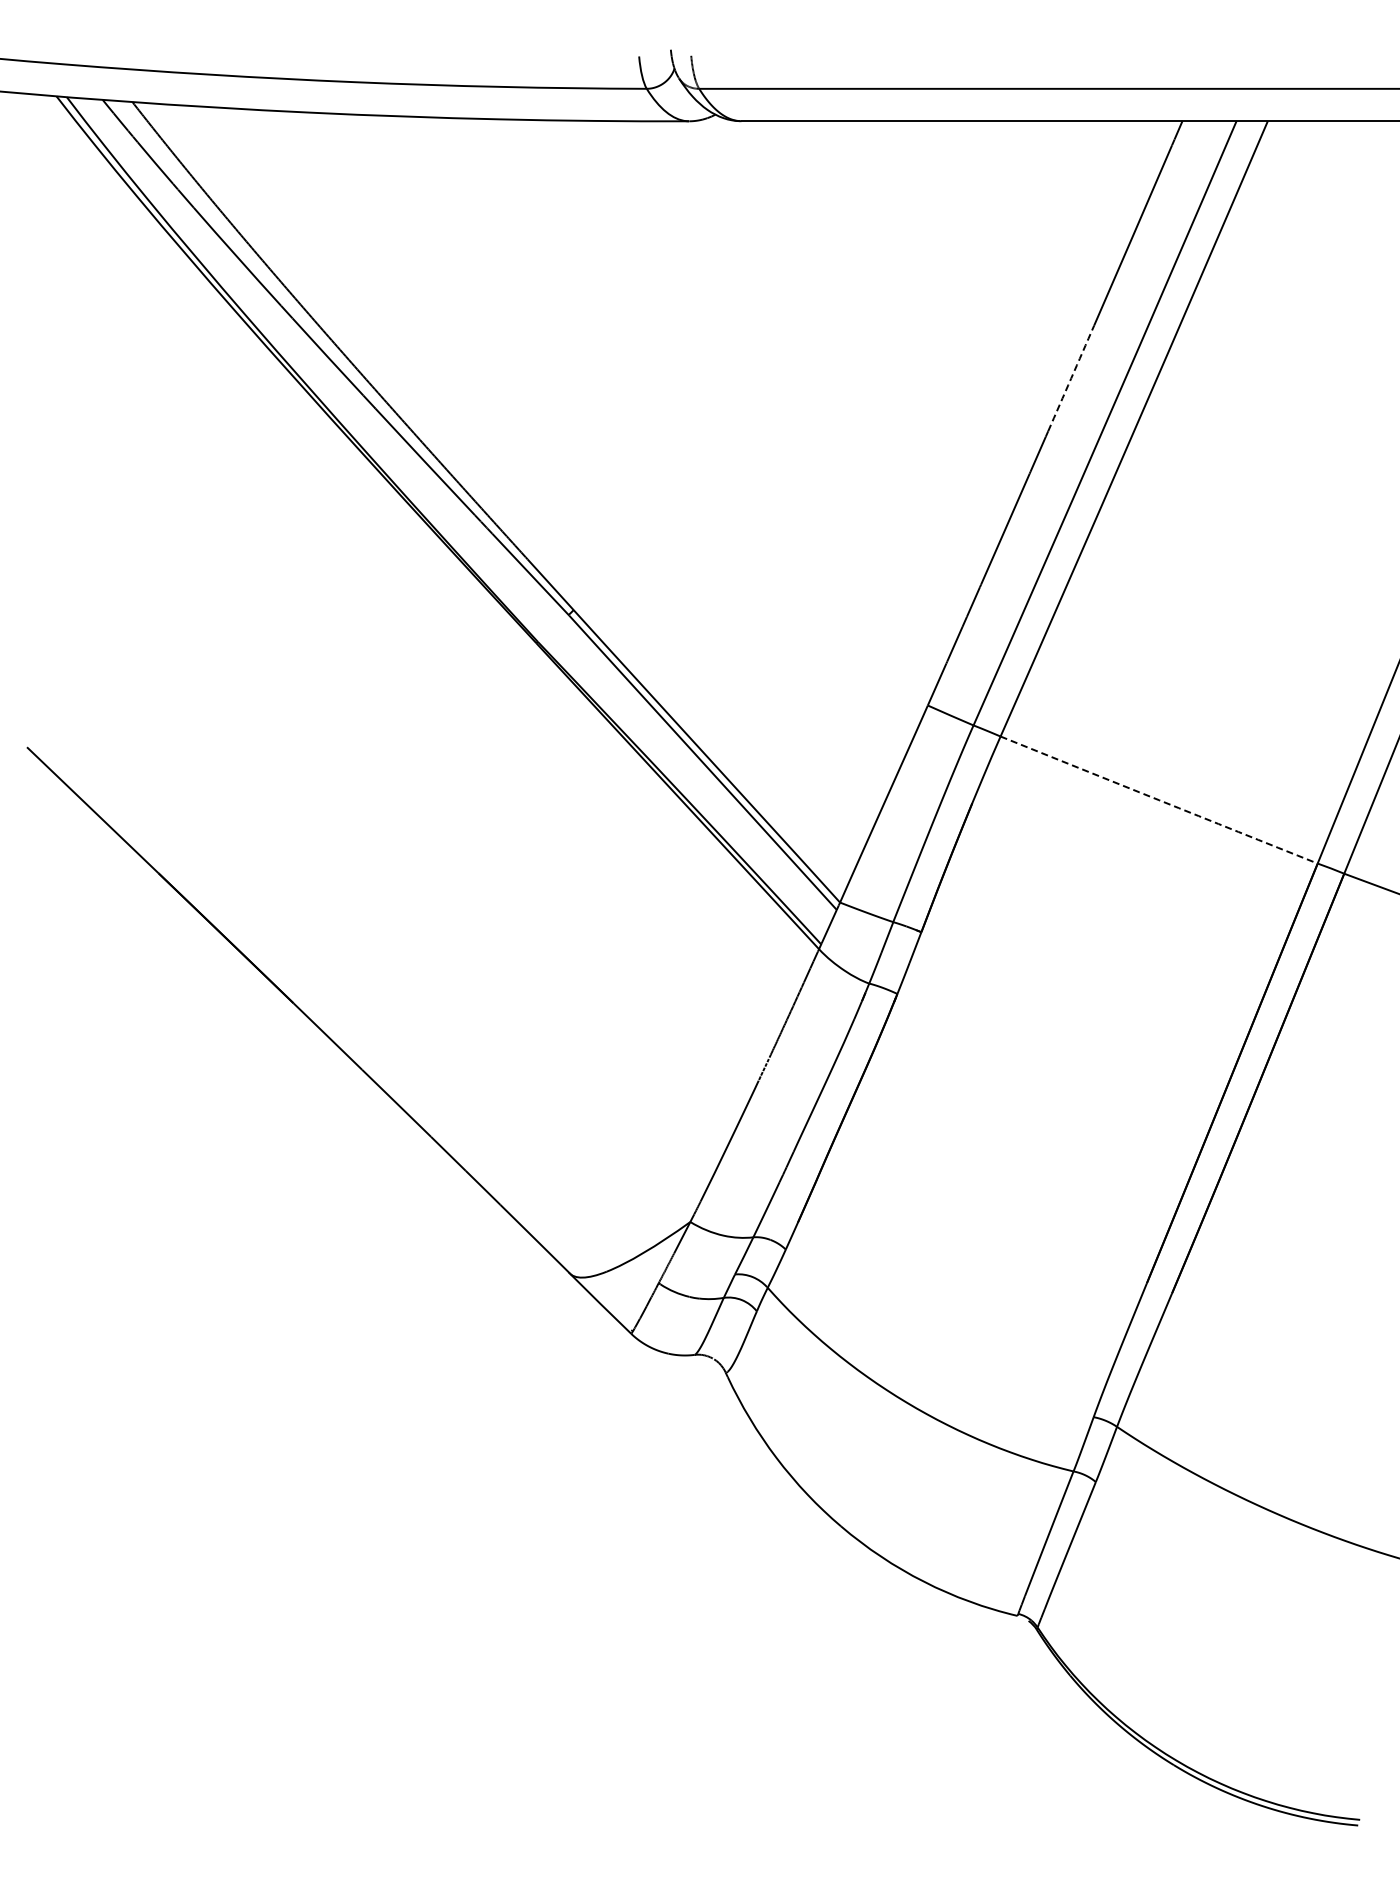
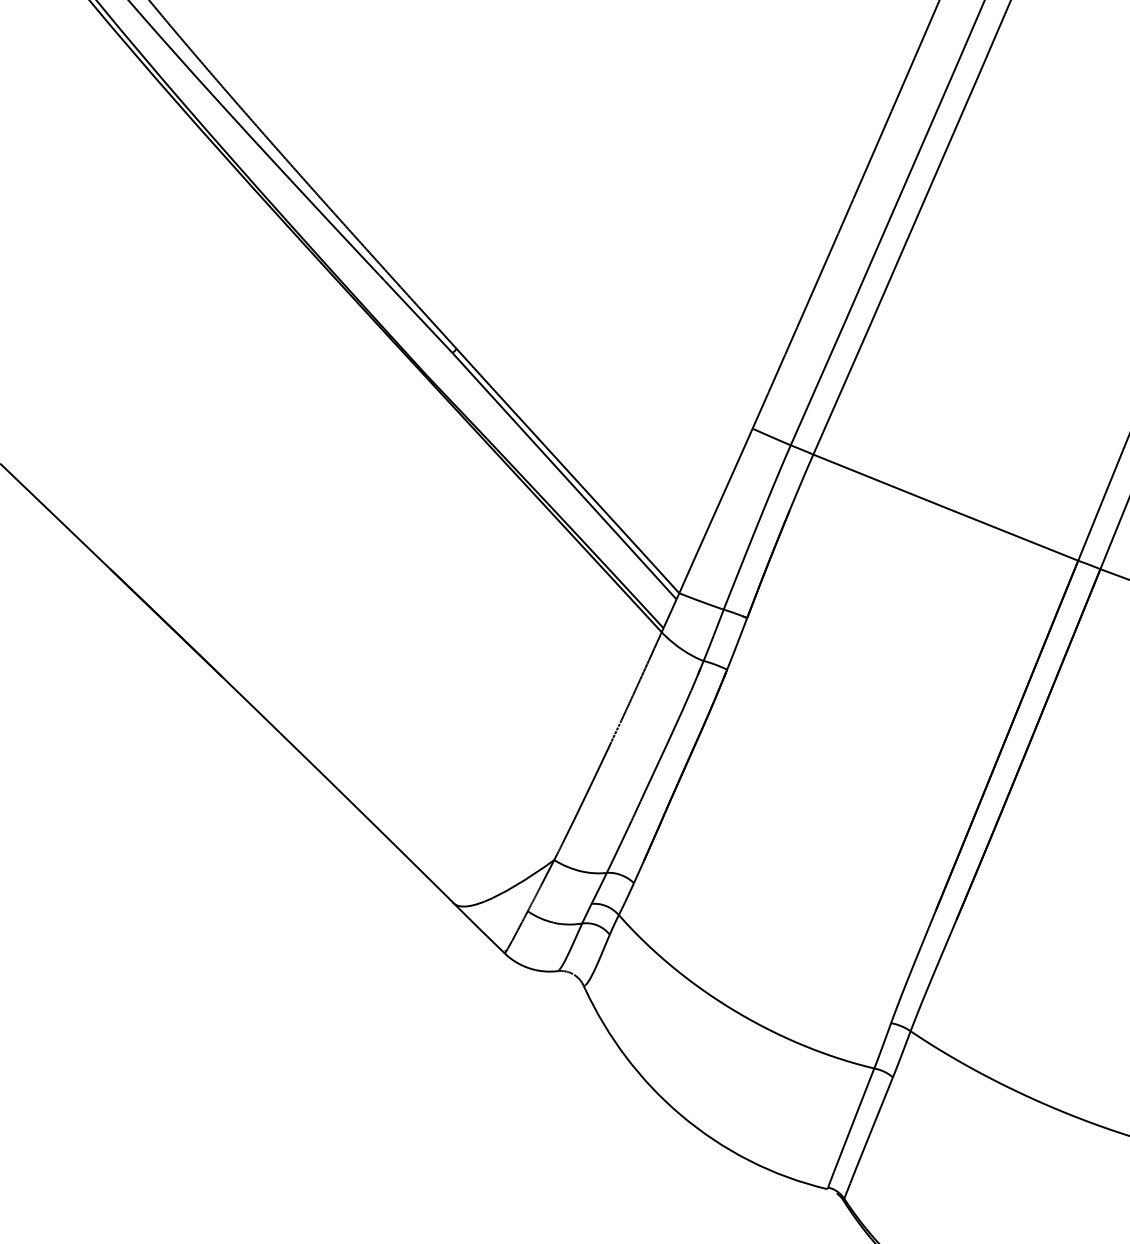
arc: (1071, 378) -> (872, 155), dashed -> solid
arc: (1159, 800) -> (946, 508), dashed -> solid

